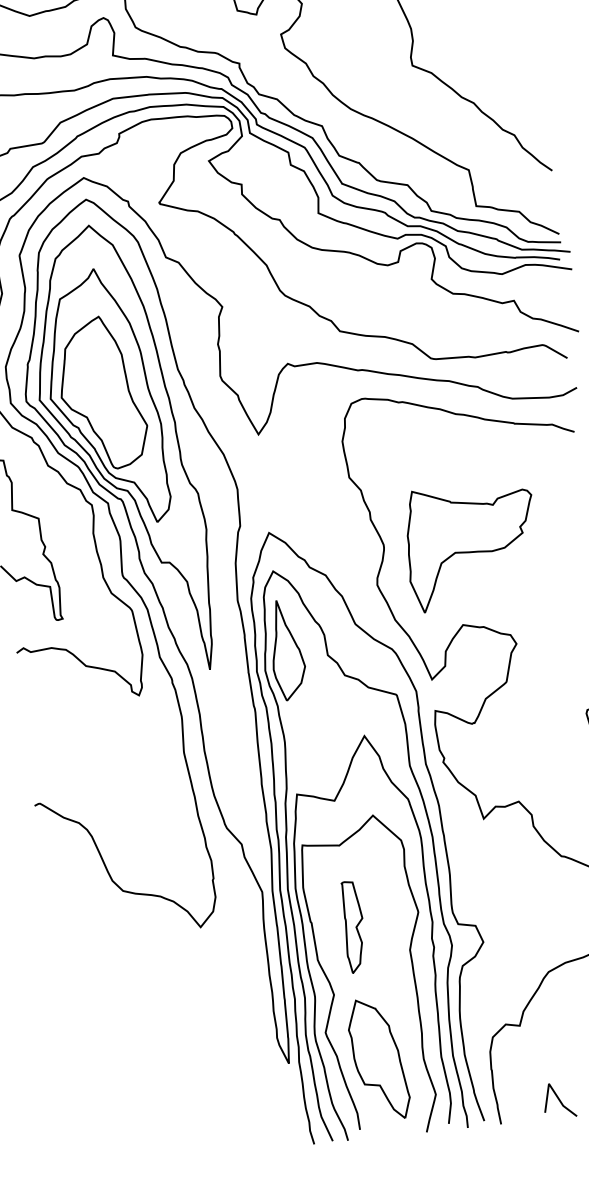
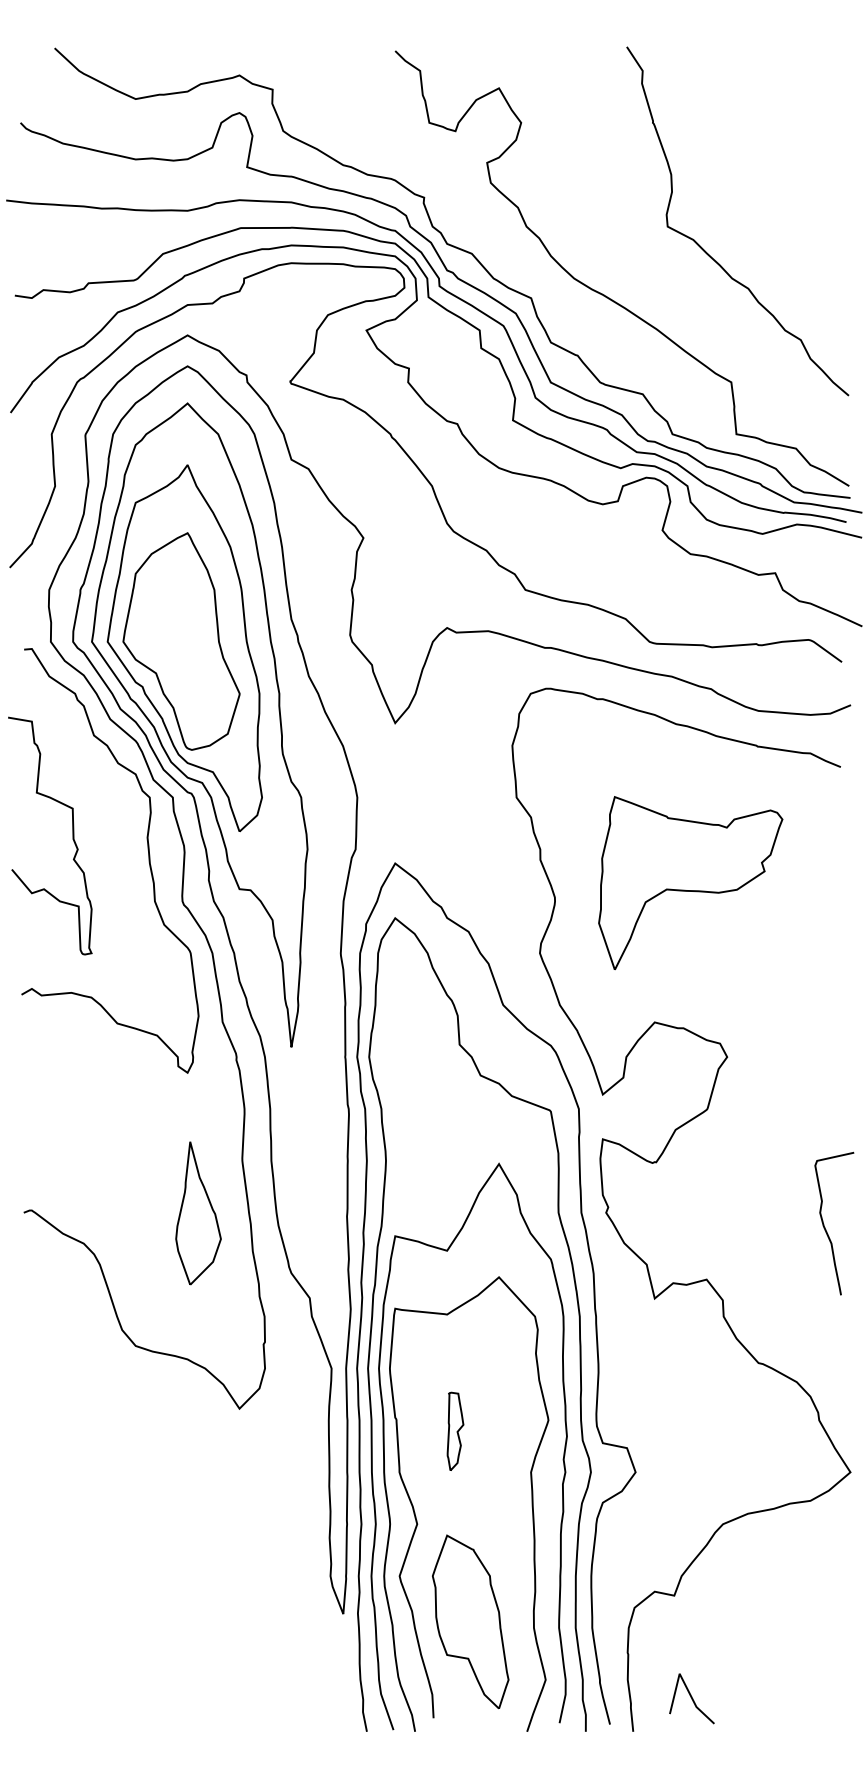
part: (471, 546) -> (690, 883), moved
part: (287, 650) -> (198, 1213), moved
part: (353, 927) -> (455, 1431), size x0.6
line: (559, 1100) -> (691, 1698), moved

